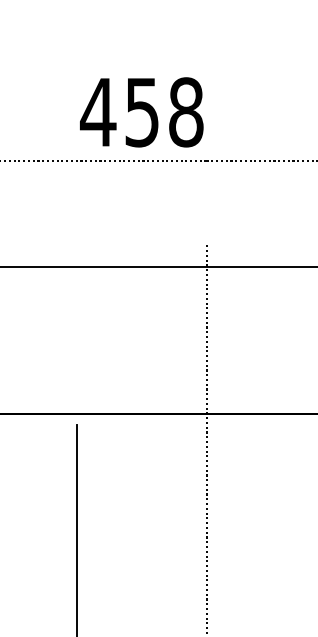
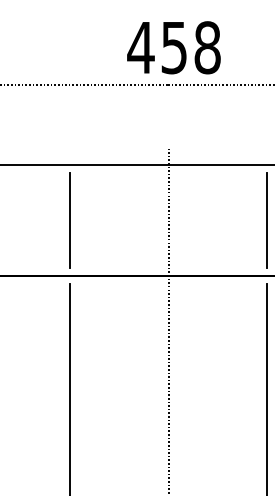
text: (141, 112) -> (173, 47), moved
line: (76, 340) -> (69, 220), added

